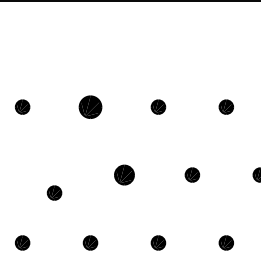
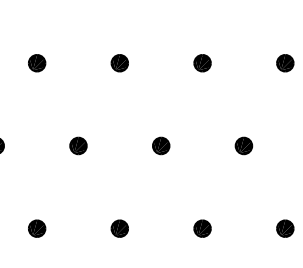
part: (90, 106) -> (119, 62), size x0.62
part: (124, 174) -> (161, 145), size x0.71
part: (54, 192) -> (78, 145), moved

